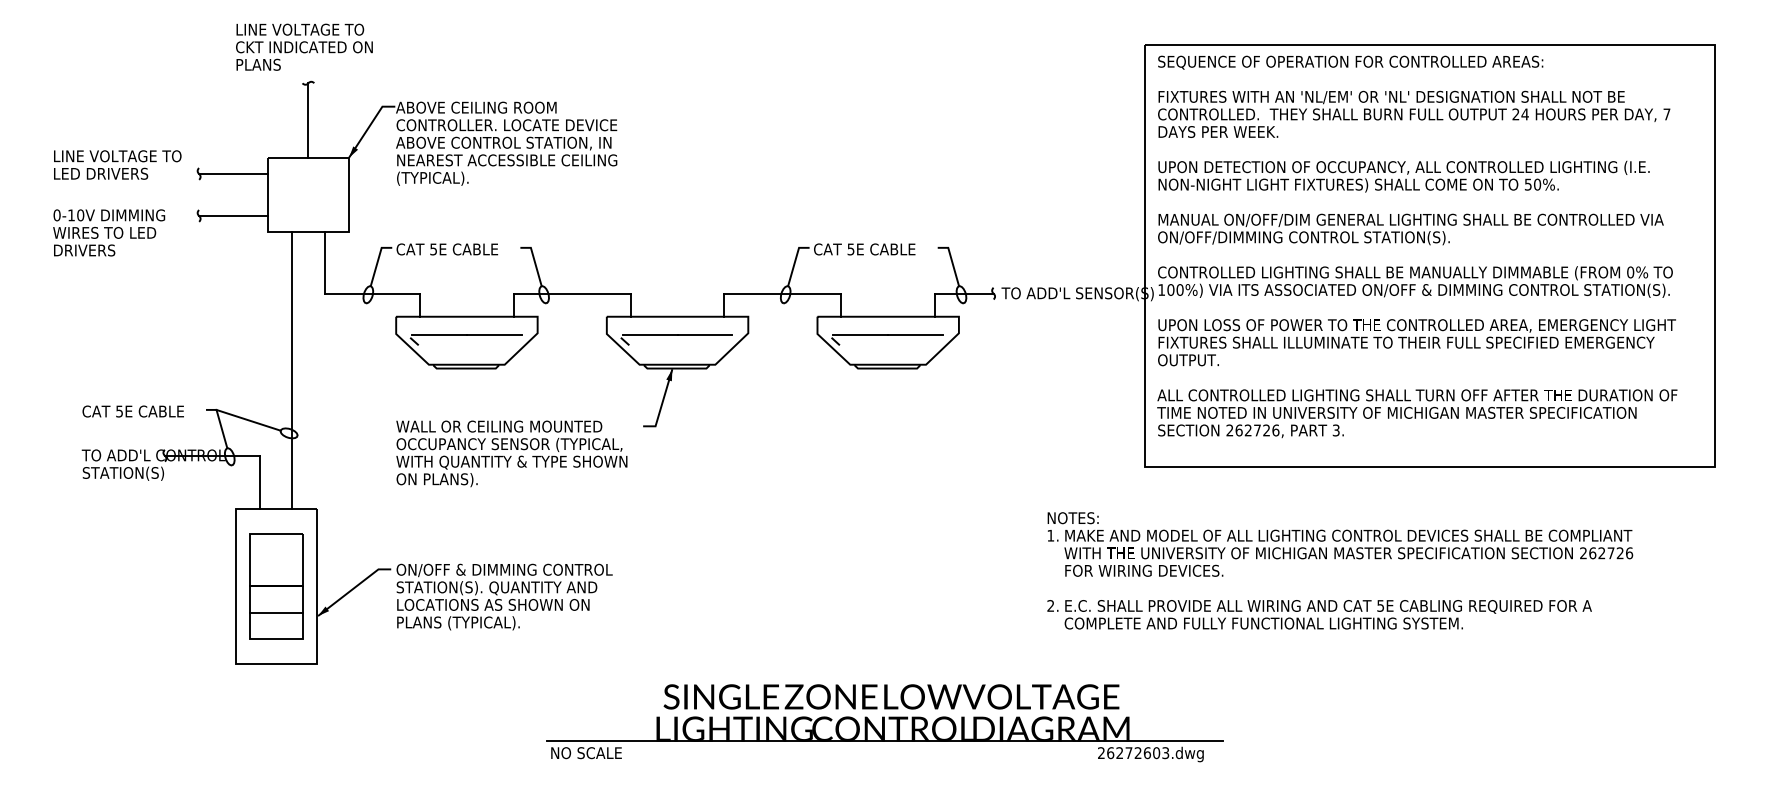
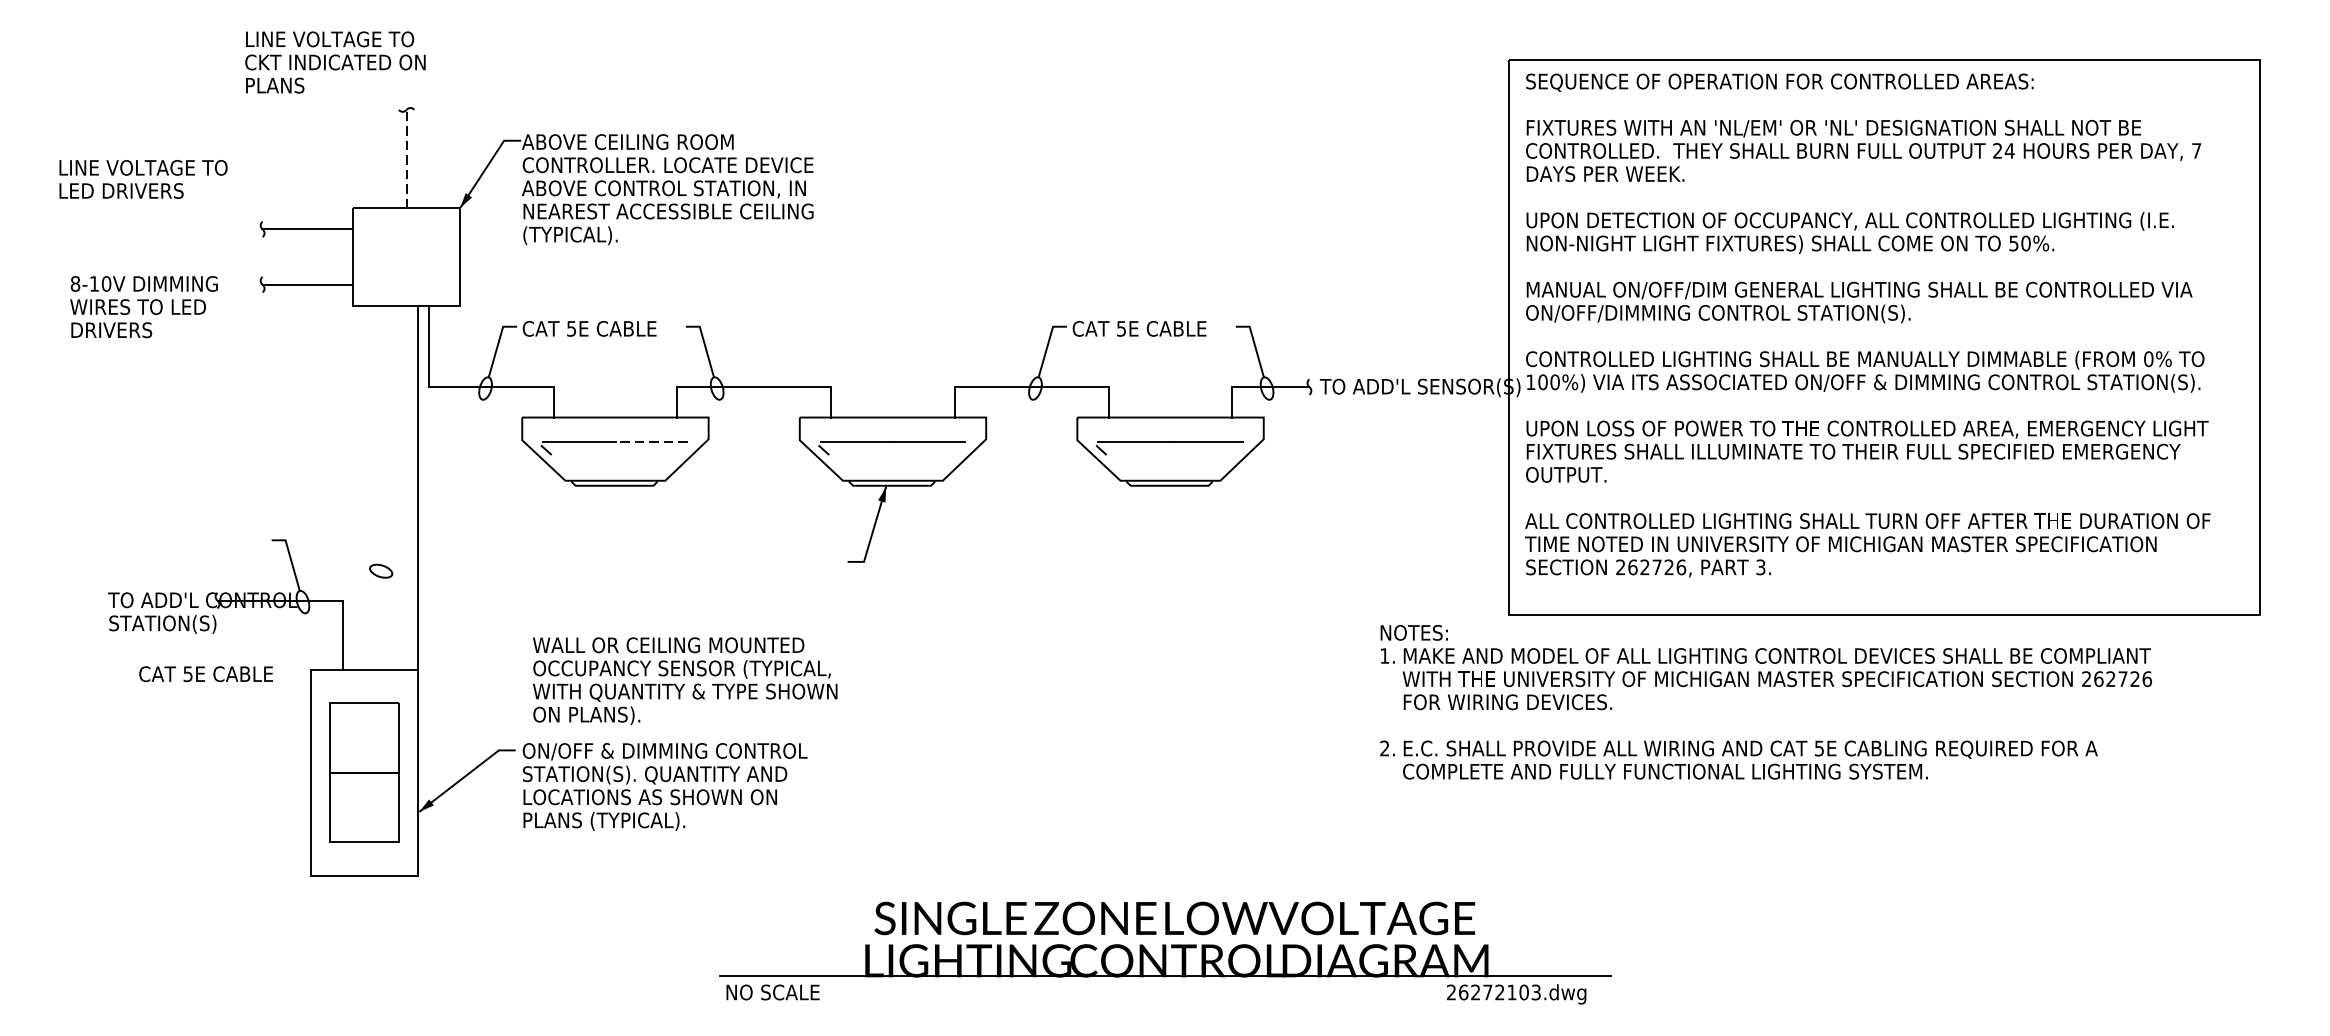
text: (304, 46) -> (335, 61), moved
line: (308, 120) -> (406, 158), solid -> dashed
text: (117, 164) -> (143, 178), moved
text: (56, 215) -> (74, 284), 0-10V -> 8-10V
line: (493, 335) -> (650, 442), solid -> dashed
line: (291, 370) -> (417, 488), moved
text: (132, 411) -> (205, 674), moved
line: (248, 419) -> (327, 552), removed
text: (511, 453) -> (684, 680), moved
text: (1340, 570) -> (1766, 701), moved
line: (276, 612) -> (364, 807), removed
text: (1147, 753) -> (1512, 992), 26272603.dwg -> 26272103.dwg

